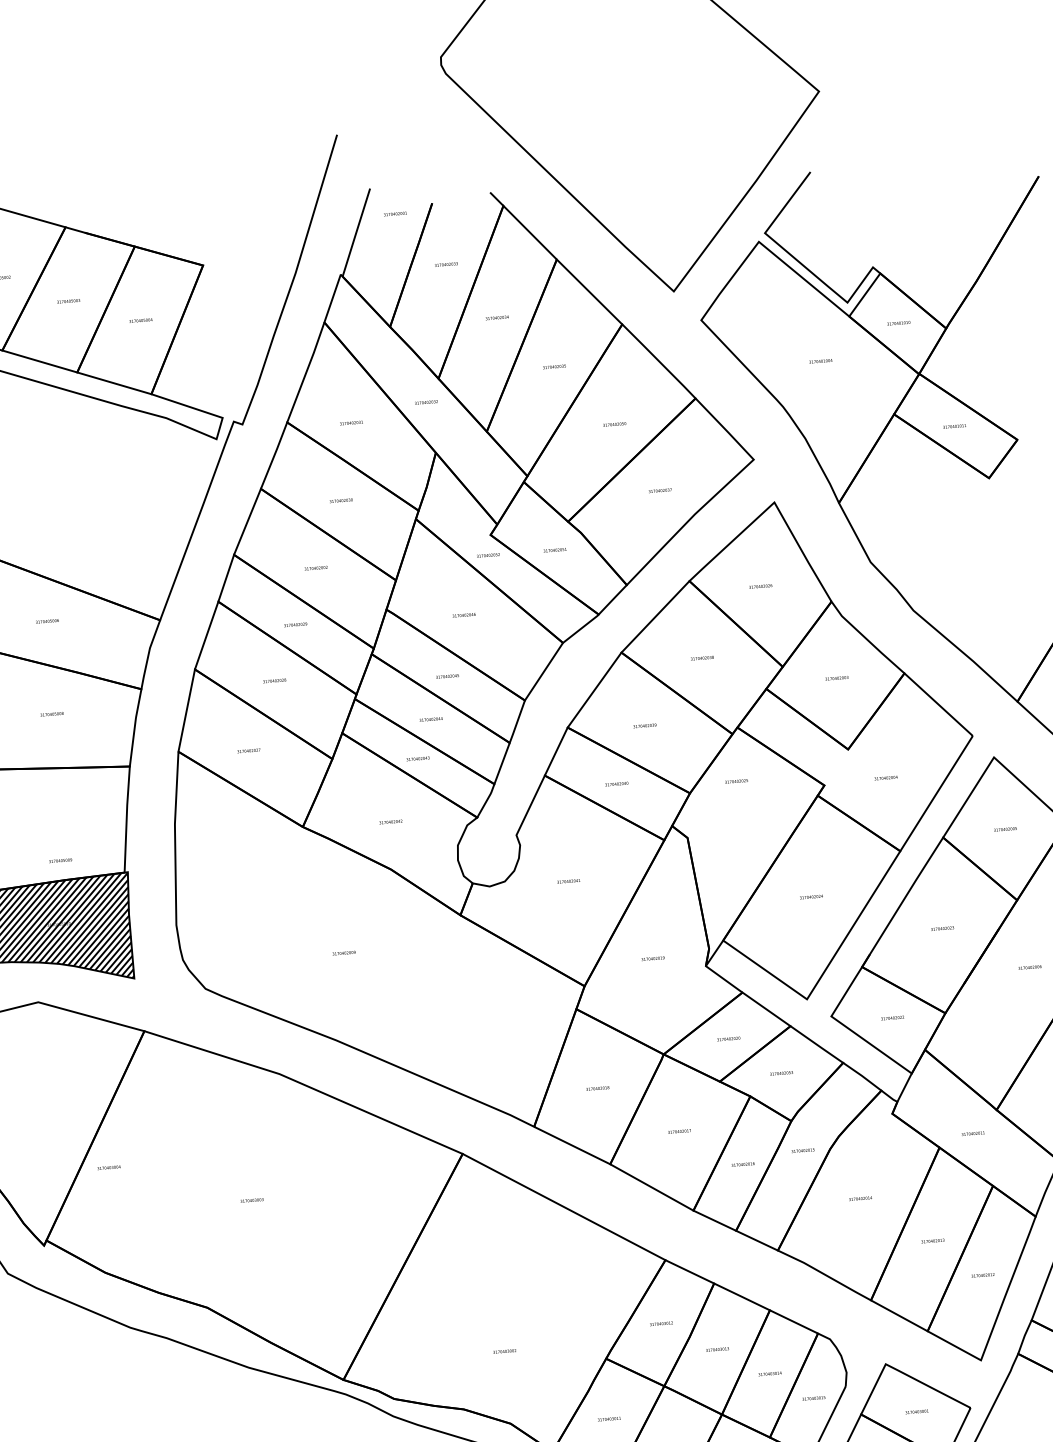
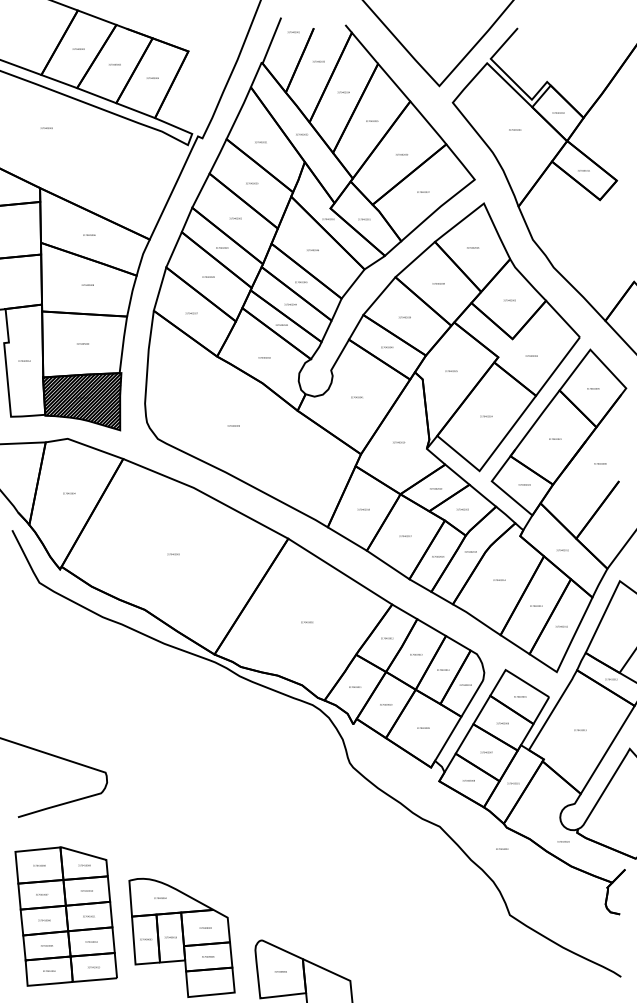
text: (736, 779) -> (451, 370), moved
text: (59, 859) -> (82, 343), moved
text: (109, 1167) -> (69, 493), moved
text: (503, 1351) -> (306, 622), moved

